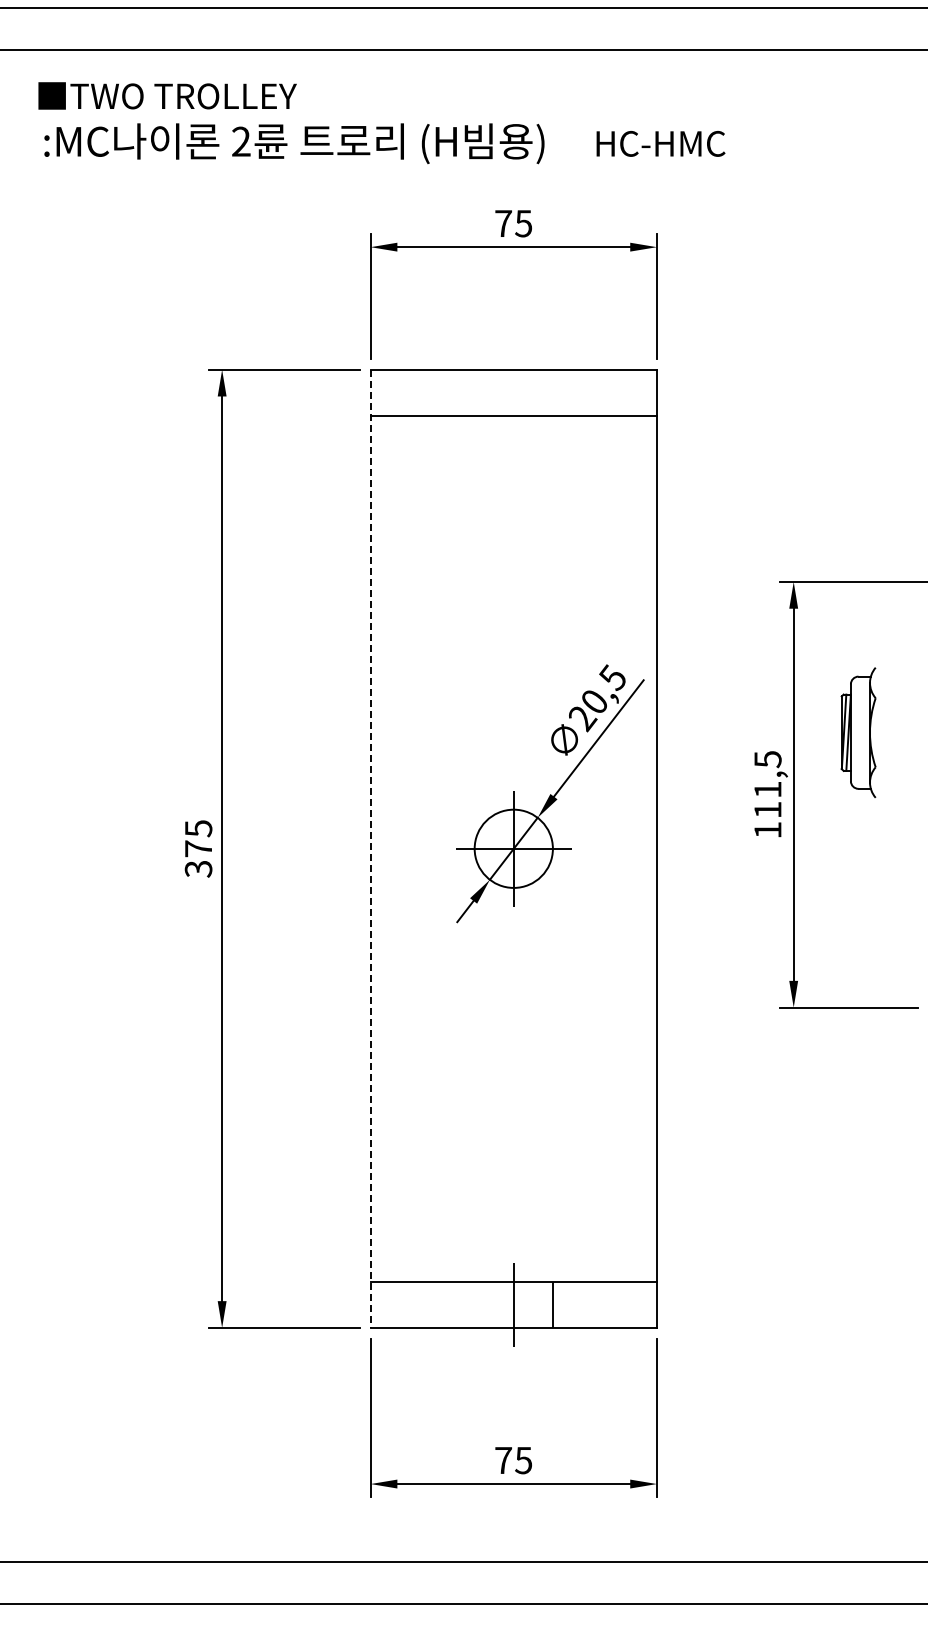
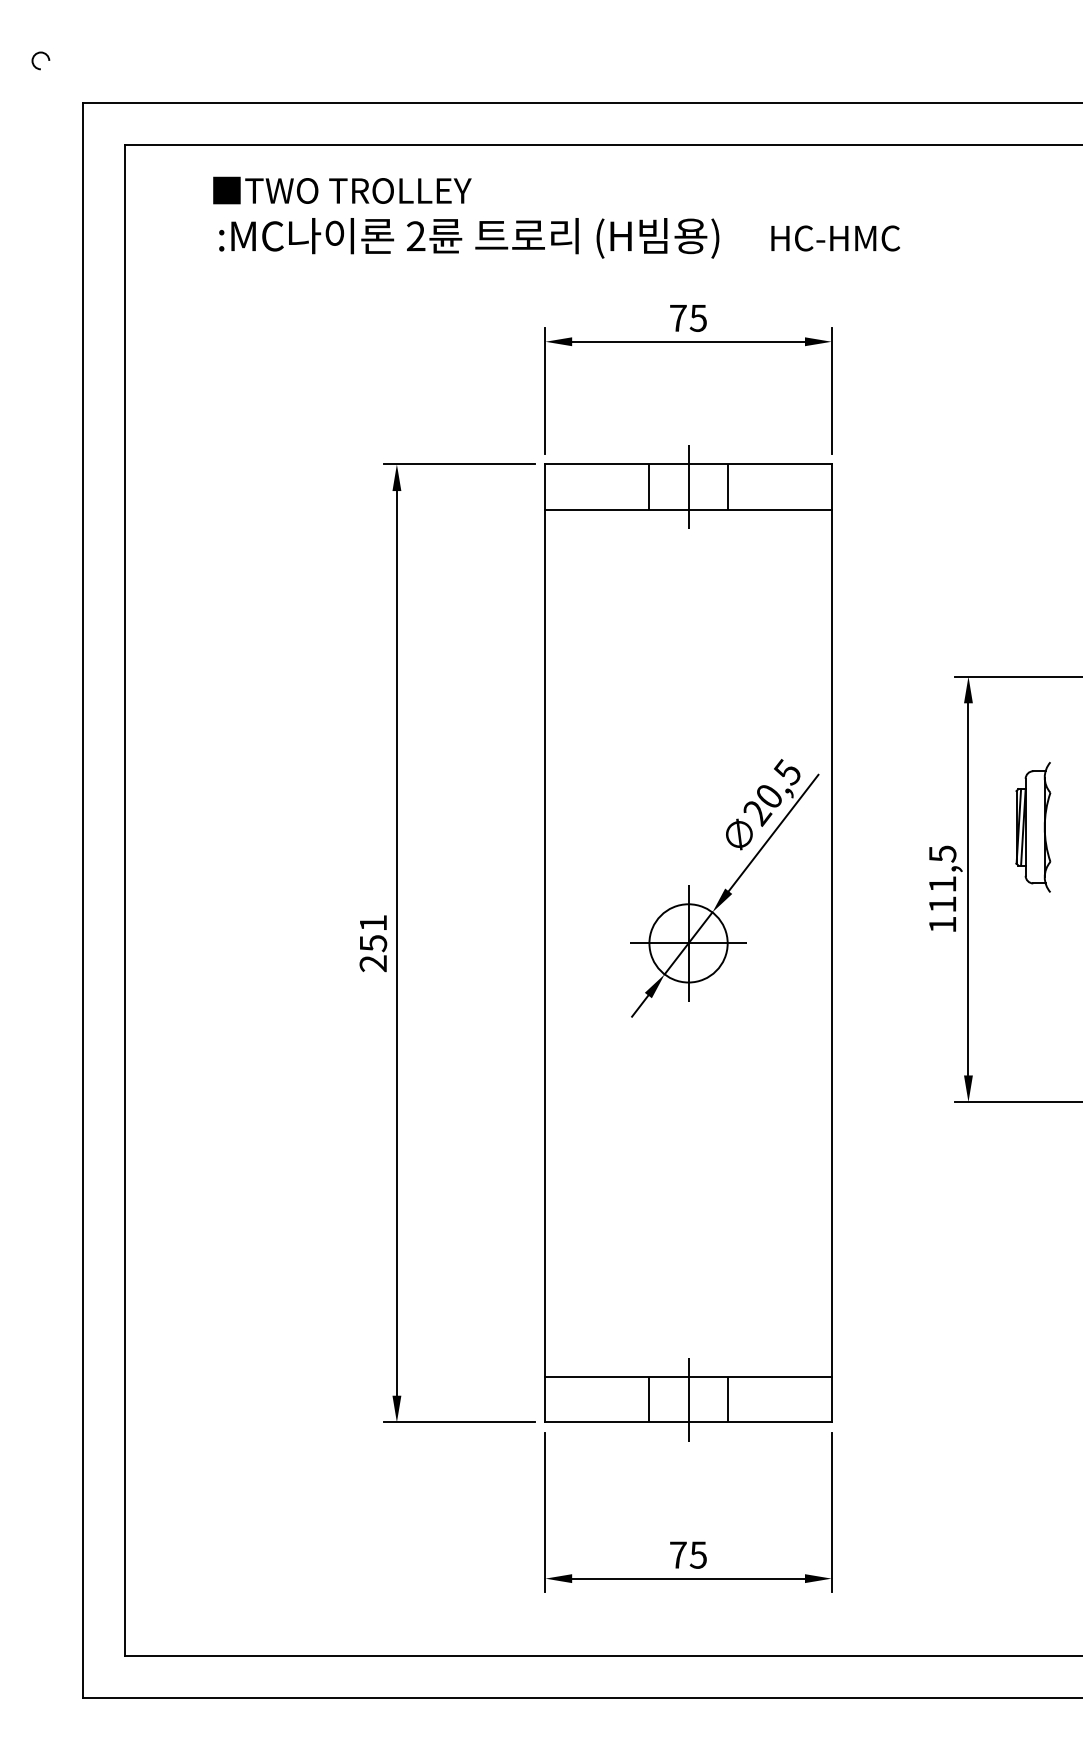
line: (474, 392) -> (649, 487), added
line: (513, 392) -> (688, 487), added
line: (552, 392) -> (727, 487), added
text: (198, 848) -> (373, 943), 375 -> 251
line: (370, 848) -> (545, 943), dashed -> solid
line: (474, 1304) -> (649, 1399), added

